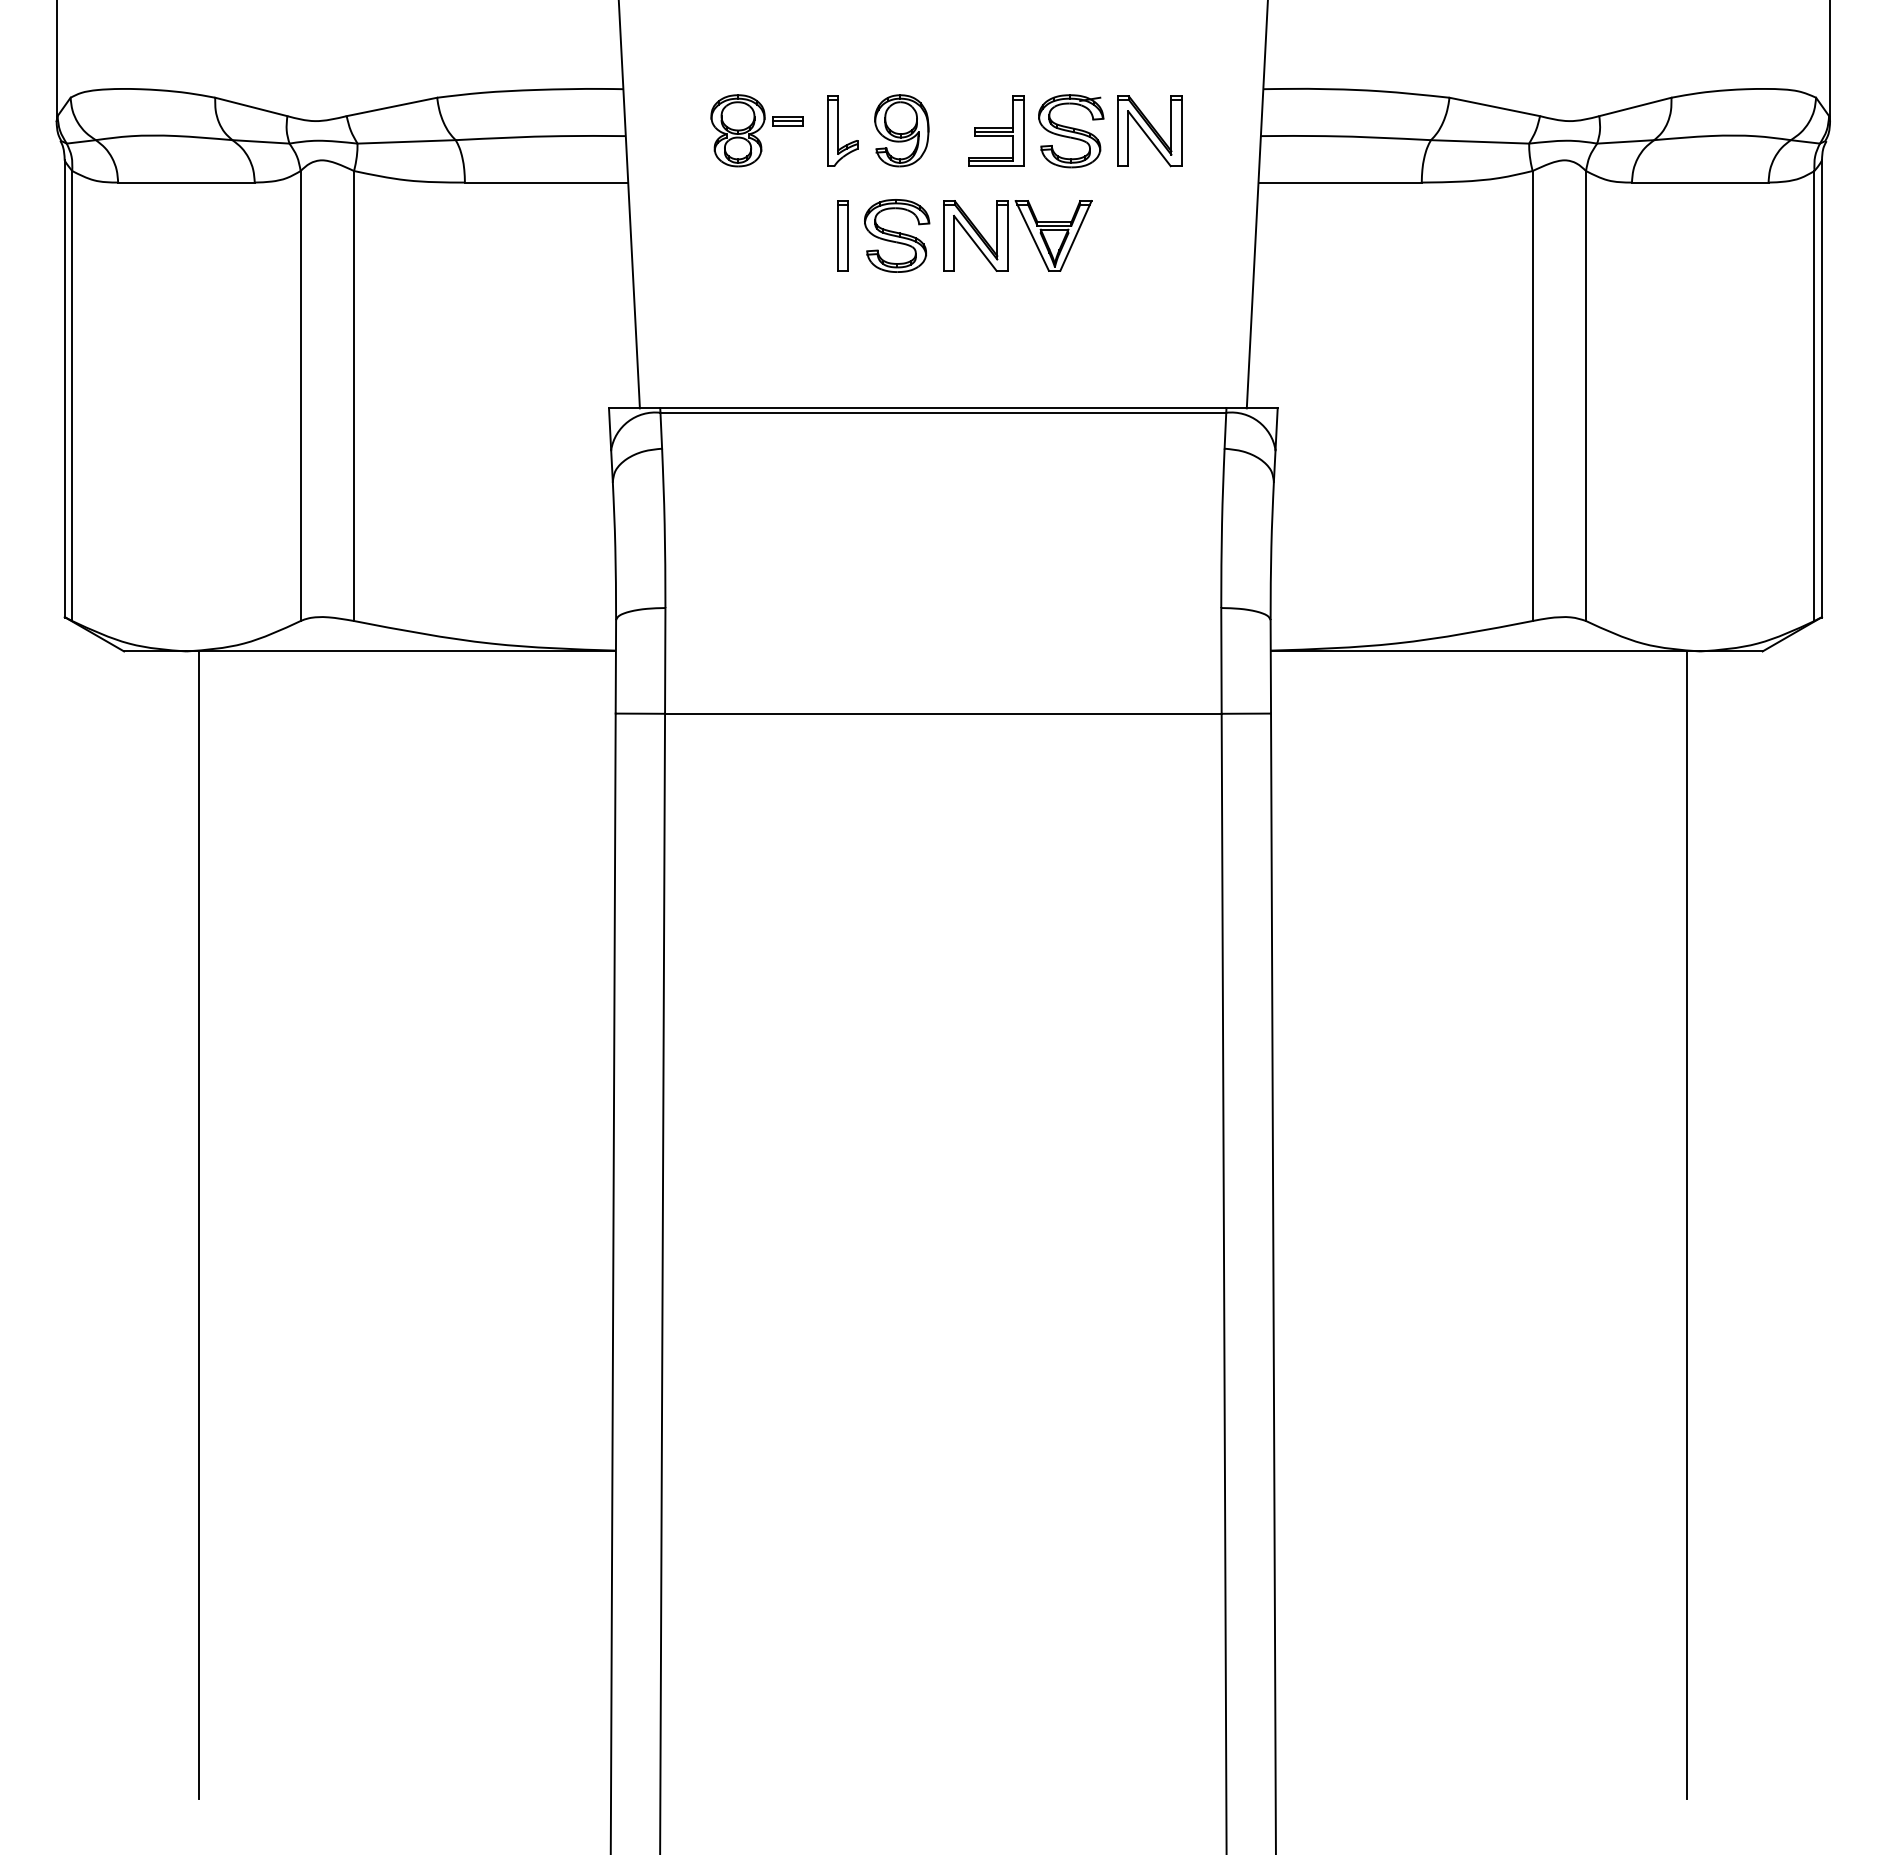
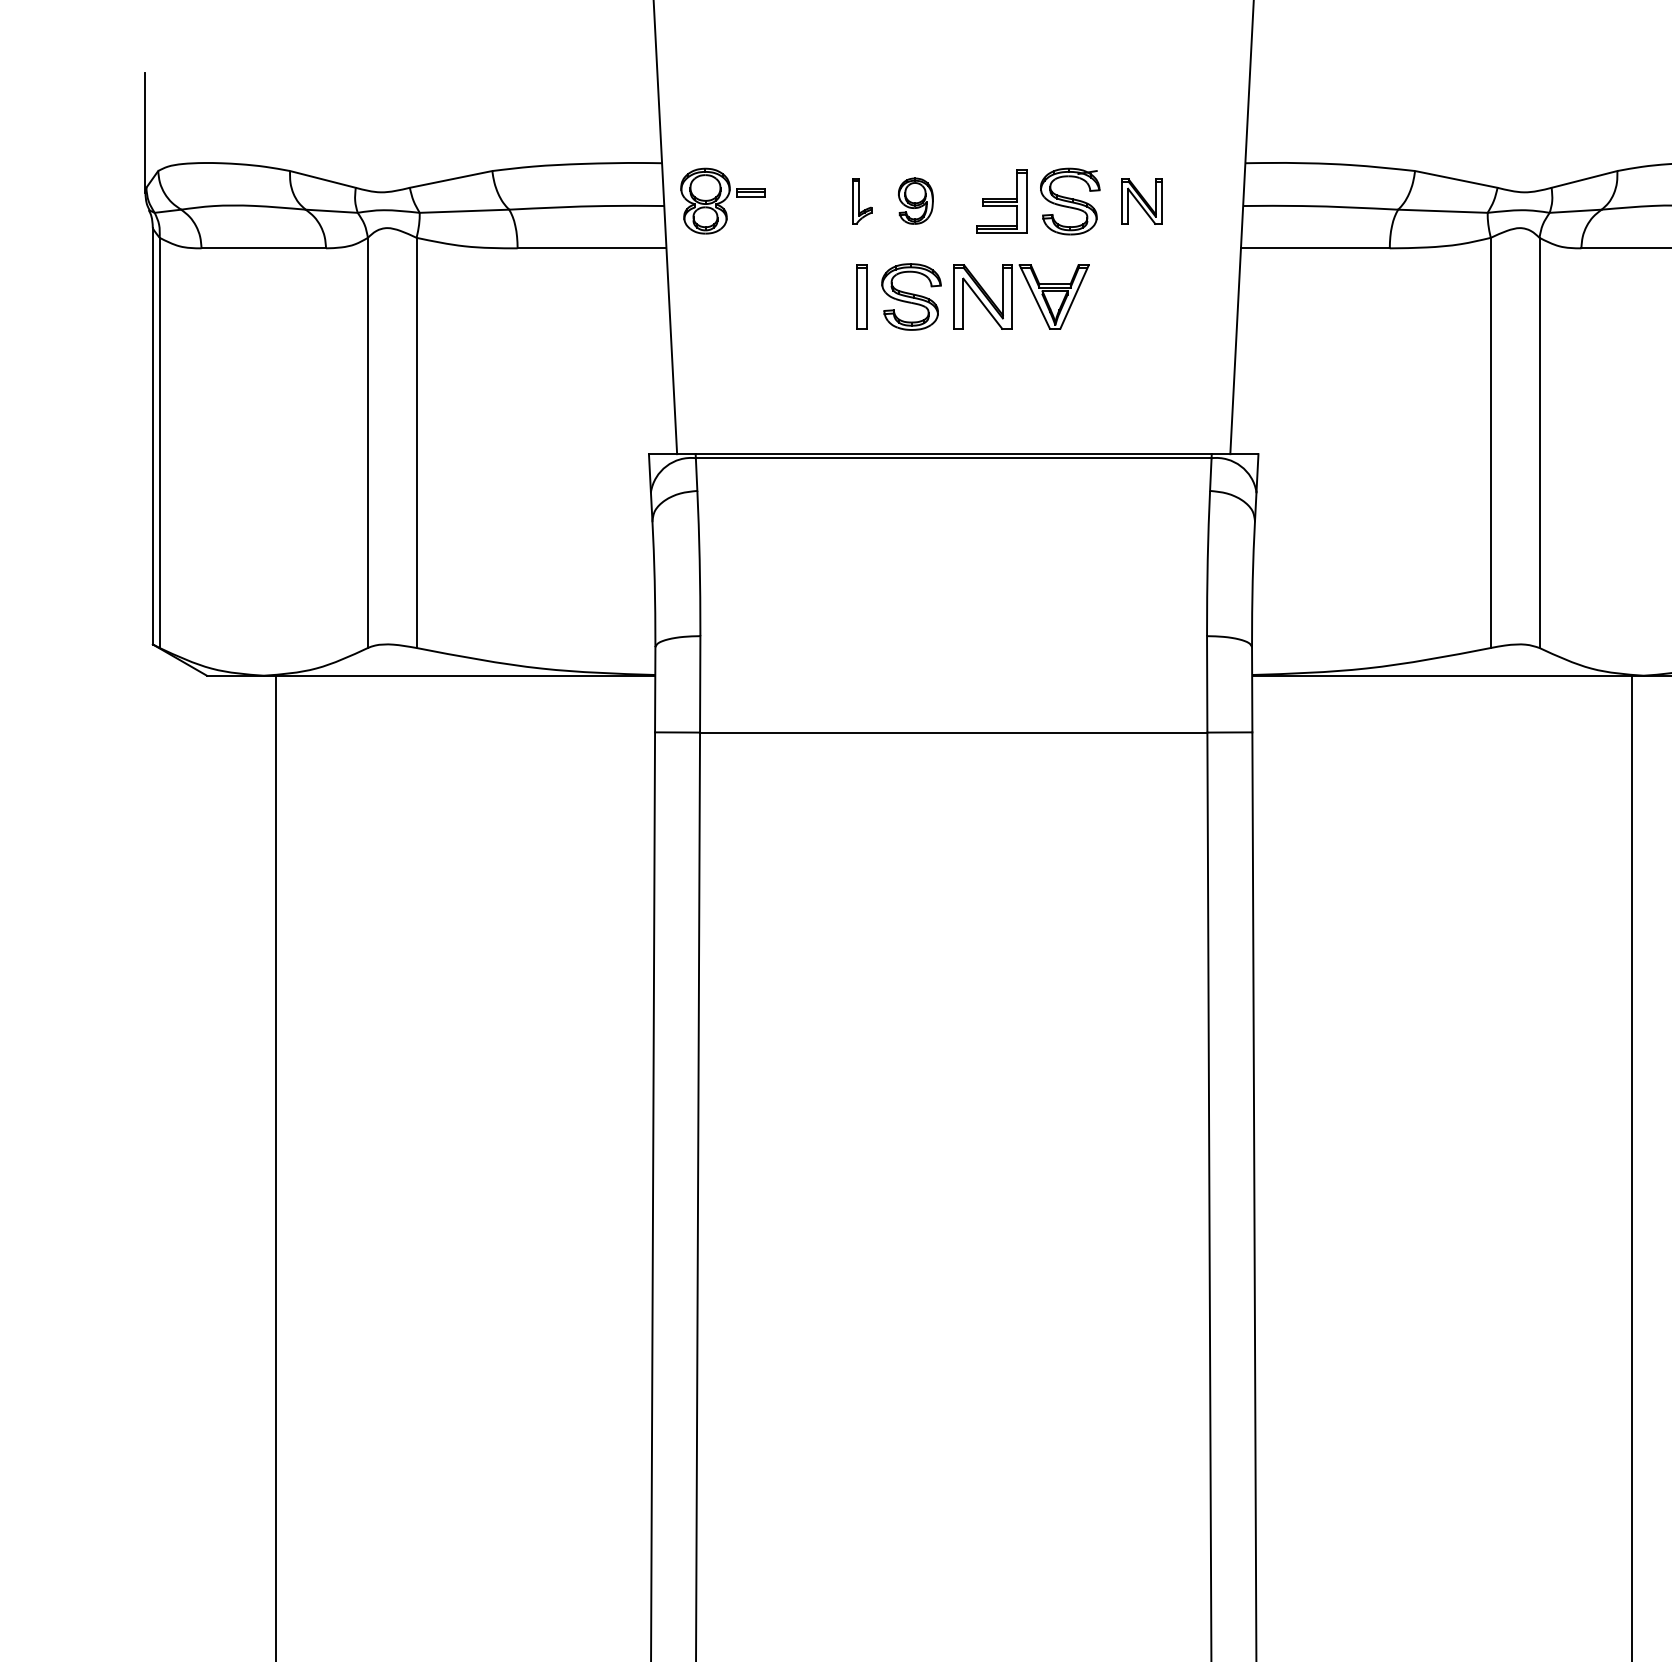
part: (756, 130) -> (722, 200), moved
part: (842, 130) -> (861, 200), size x0.7
part: (901, 130) -> (915, 200), size x0.7
part: (1149, 131) -> (1141, 201), size x0.7

